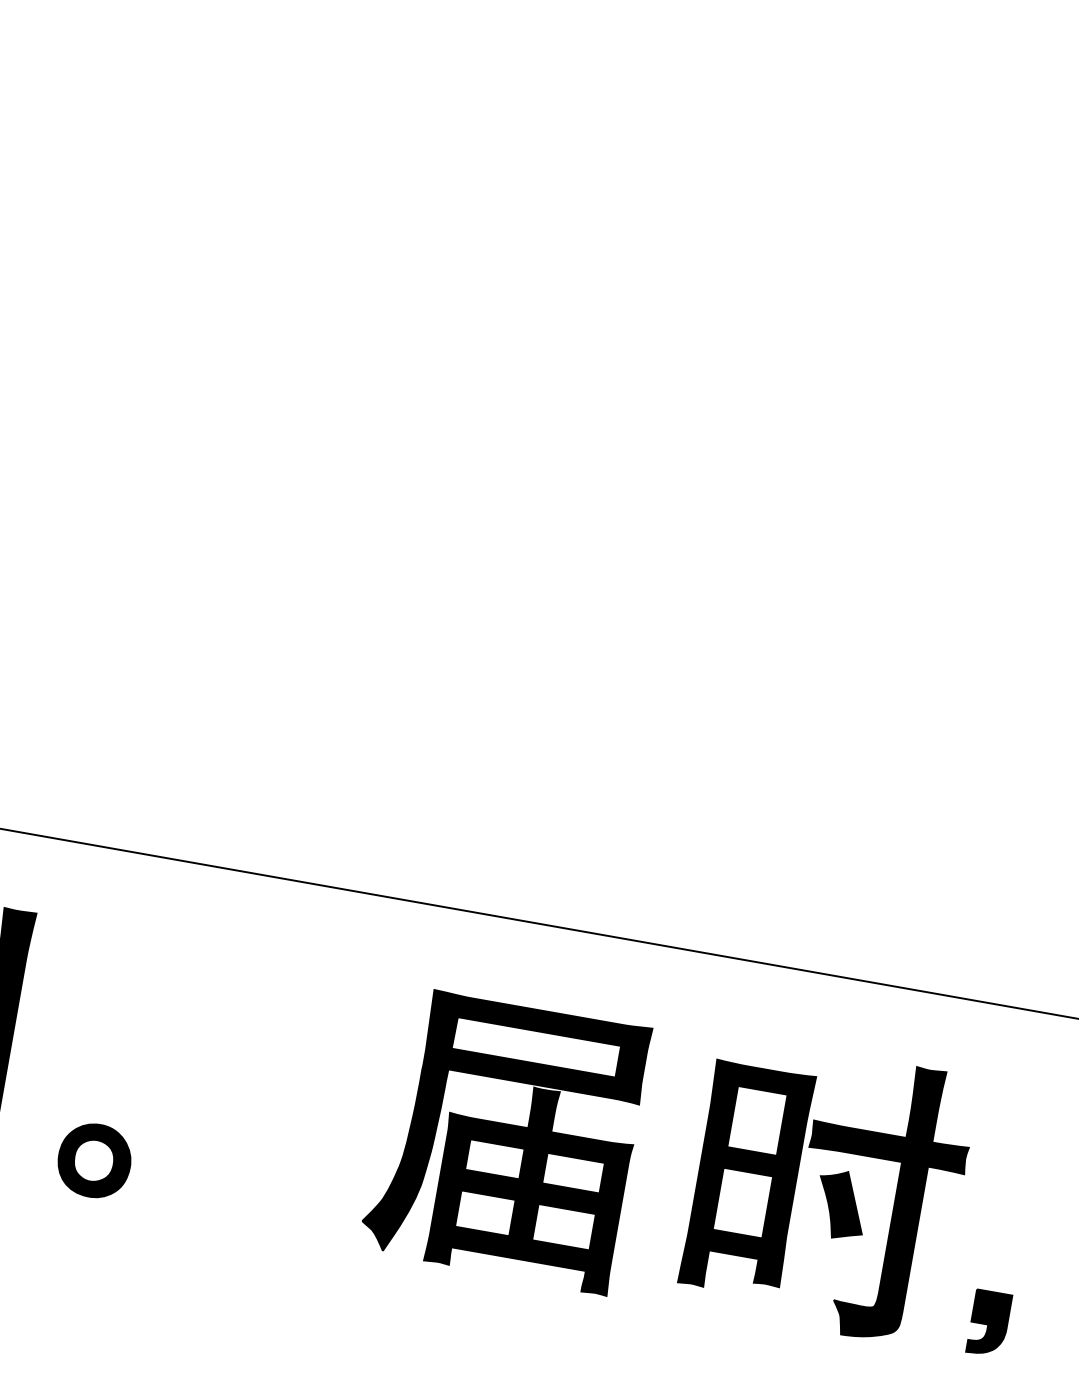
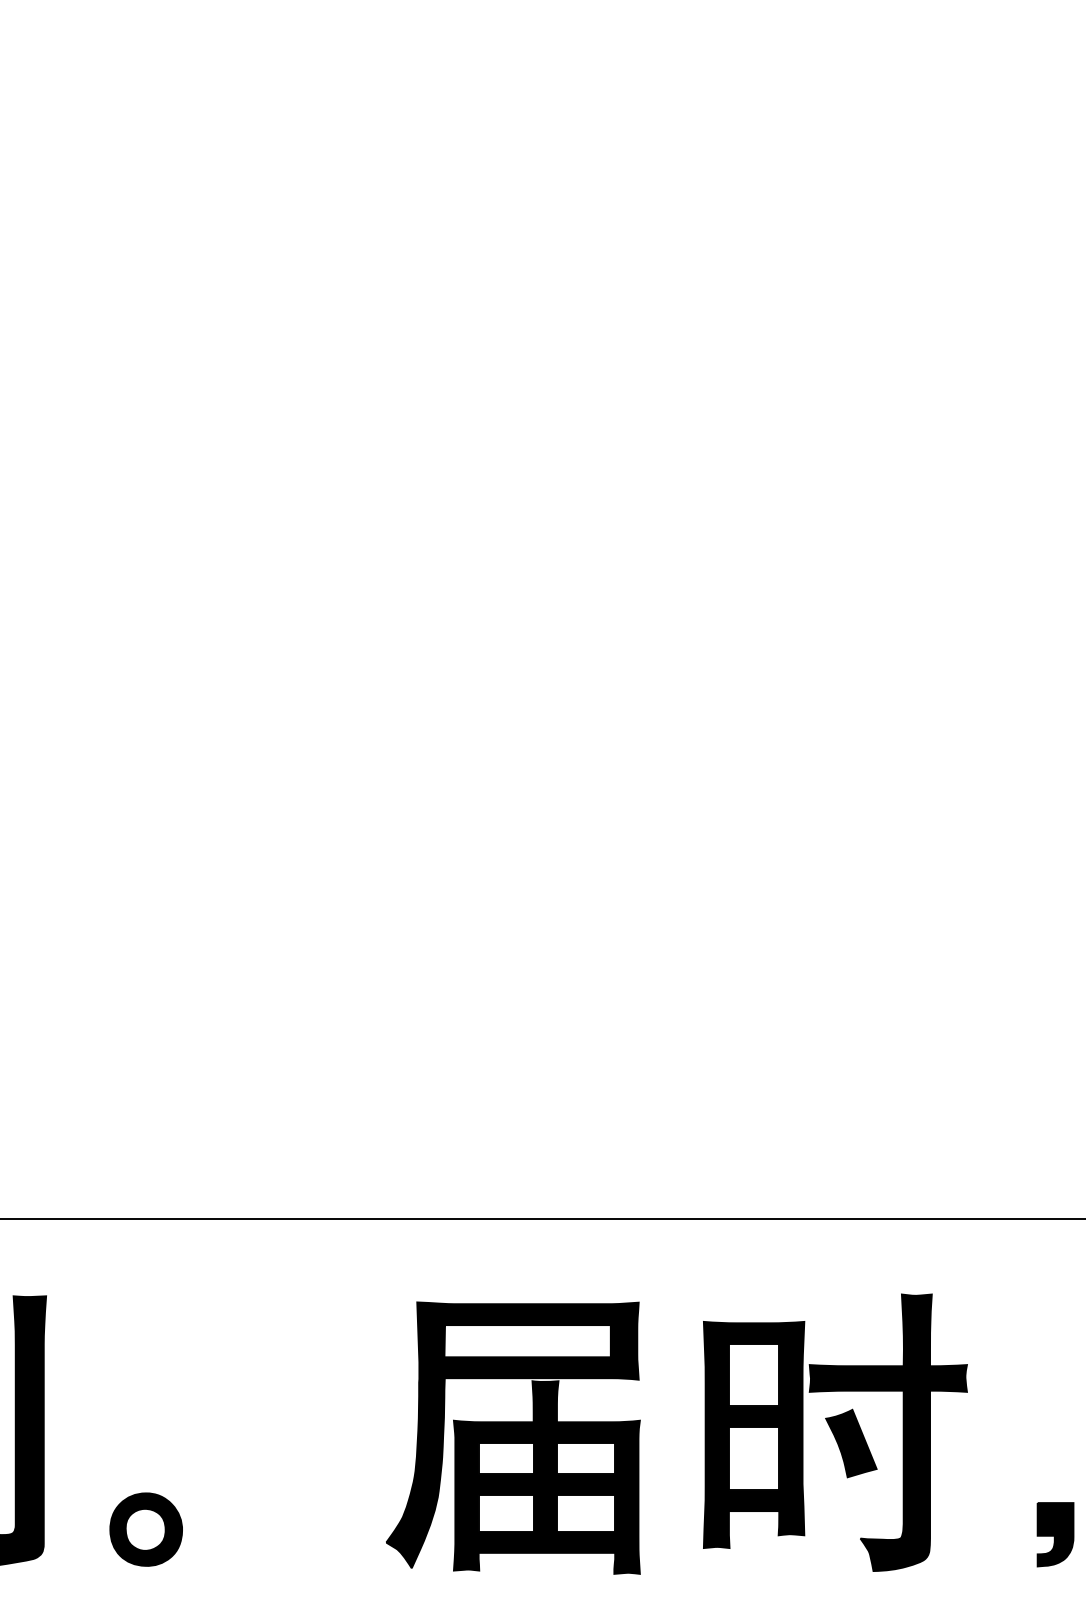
part: (505, 1139) -> (513, 1437), moved
part: (827, 1191) -> (835, 1432), moved

